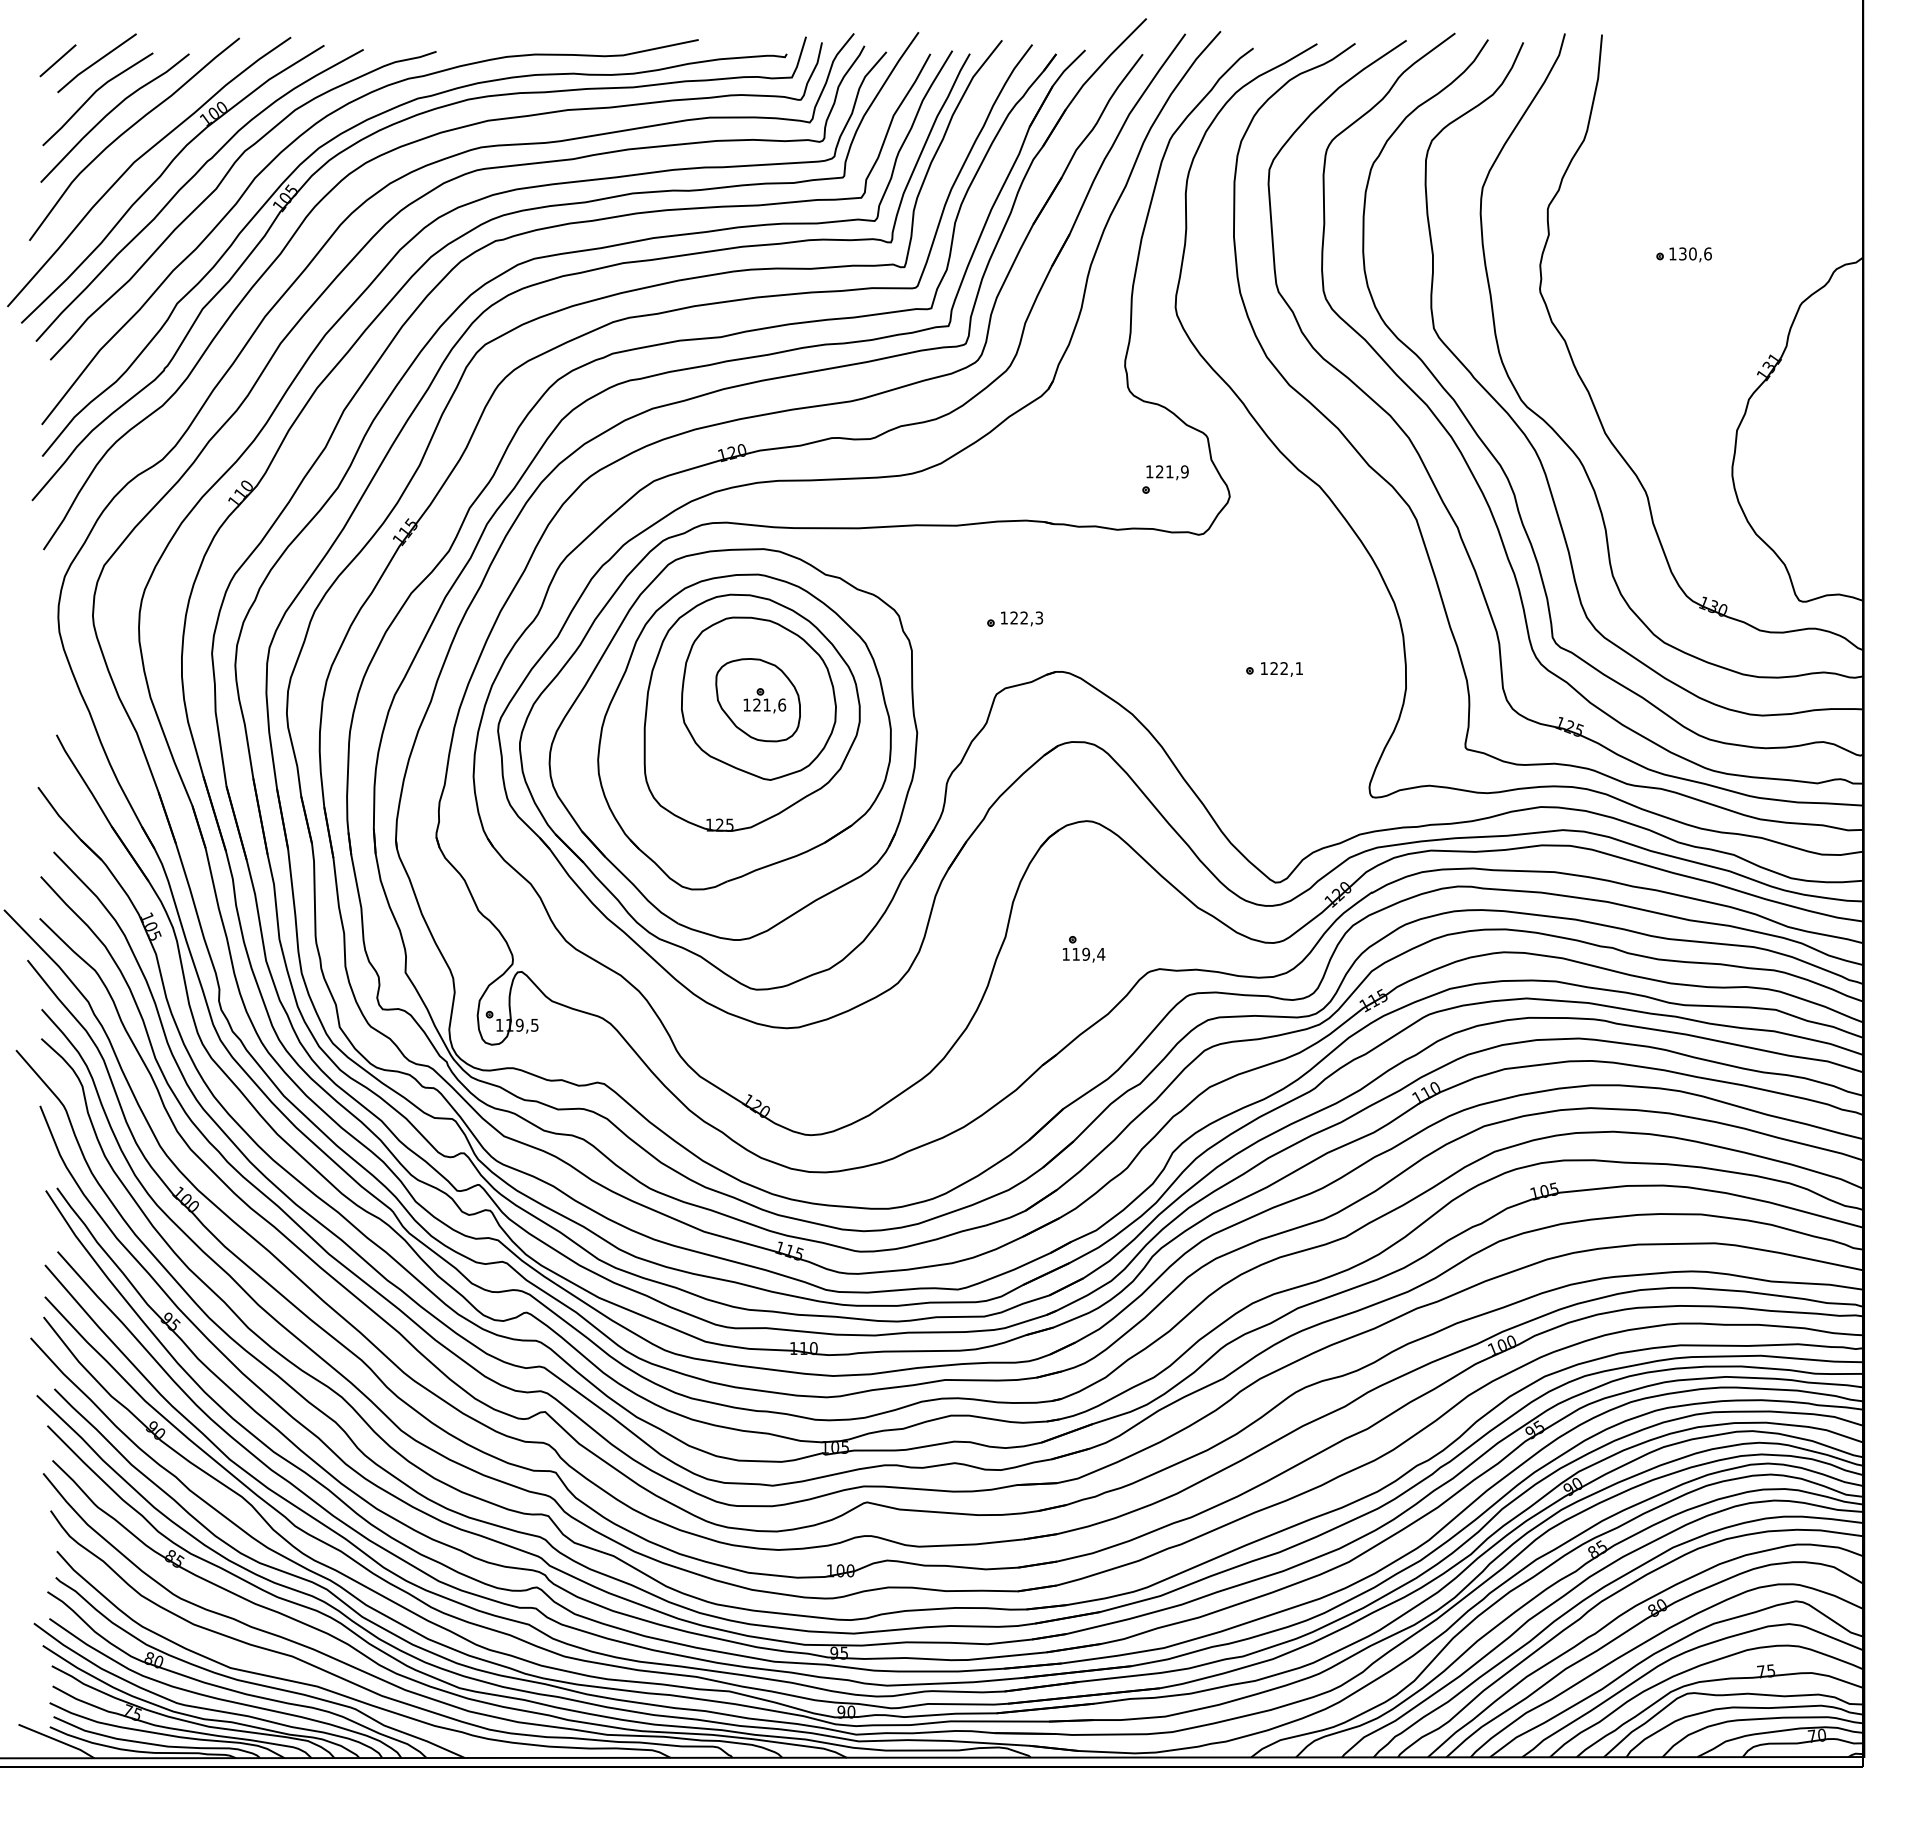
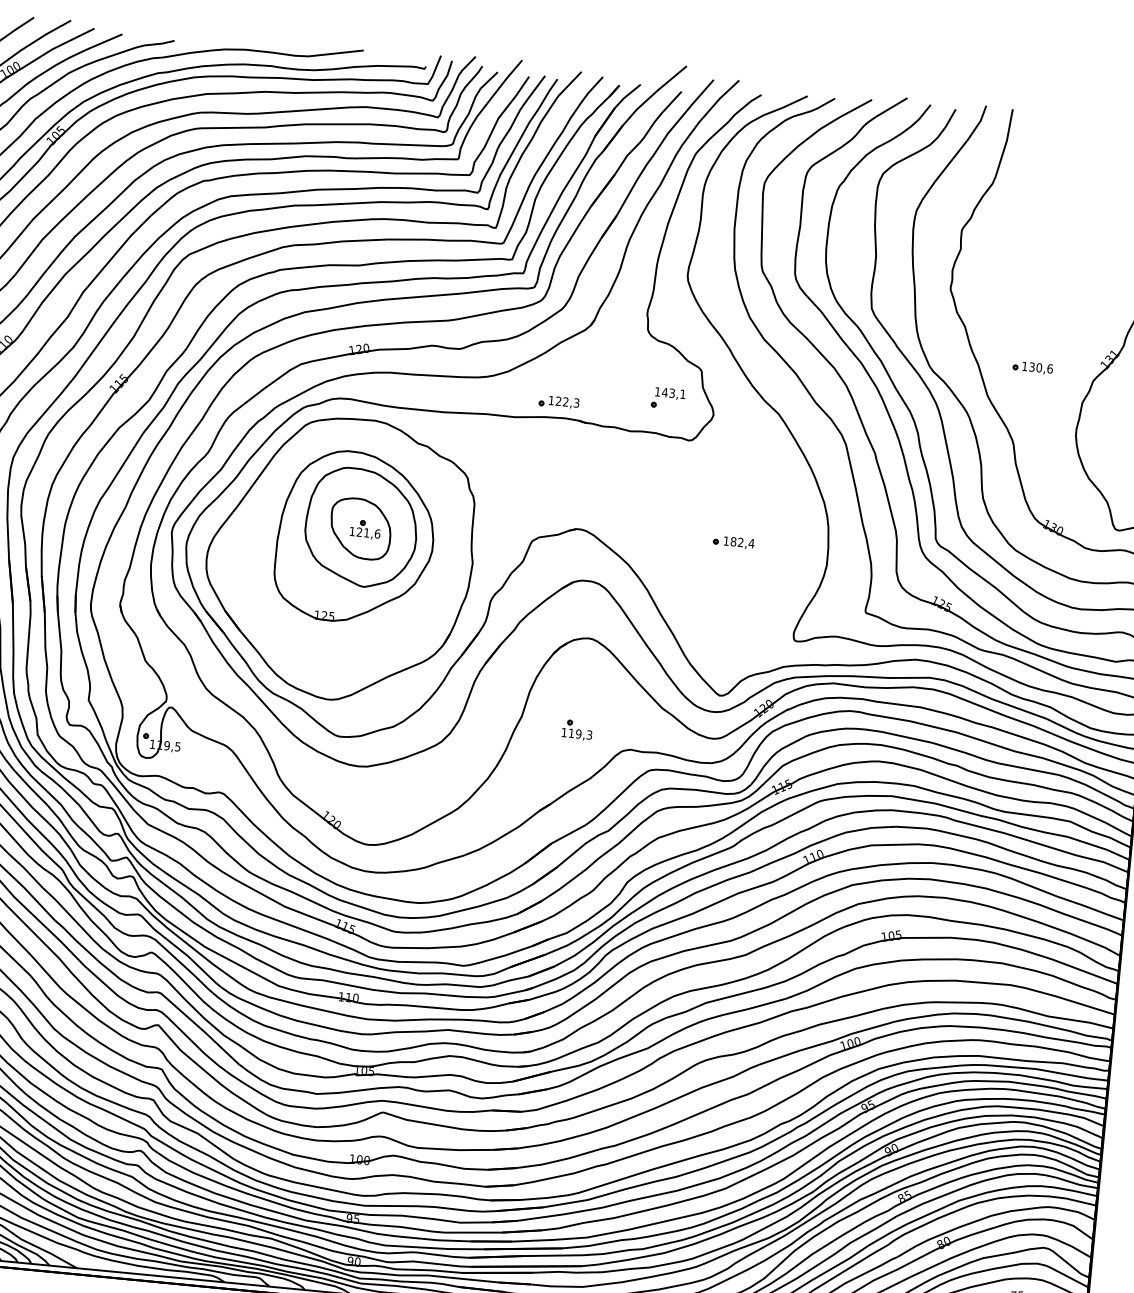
part: (1683, 254) -> (1032, 367), moved
text: (1171, 471) -> (673, 393), 121,9 -> 143,1
part: (1015, 618) -> (559, 401), moved
text: (1286, 668) -> (742, 542), 122,1 -> 182,4
part: (744, 731) -> (348, 550), removed
text: (1101, 953) -> (589, 734), 119,4 -> 119,3

